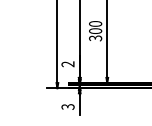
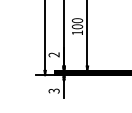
text: (95, 37) -> (77, 32), 300 -> 100

